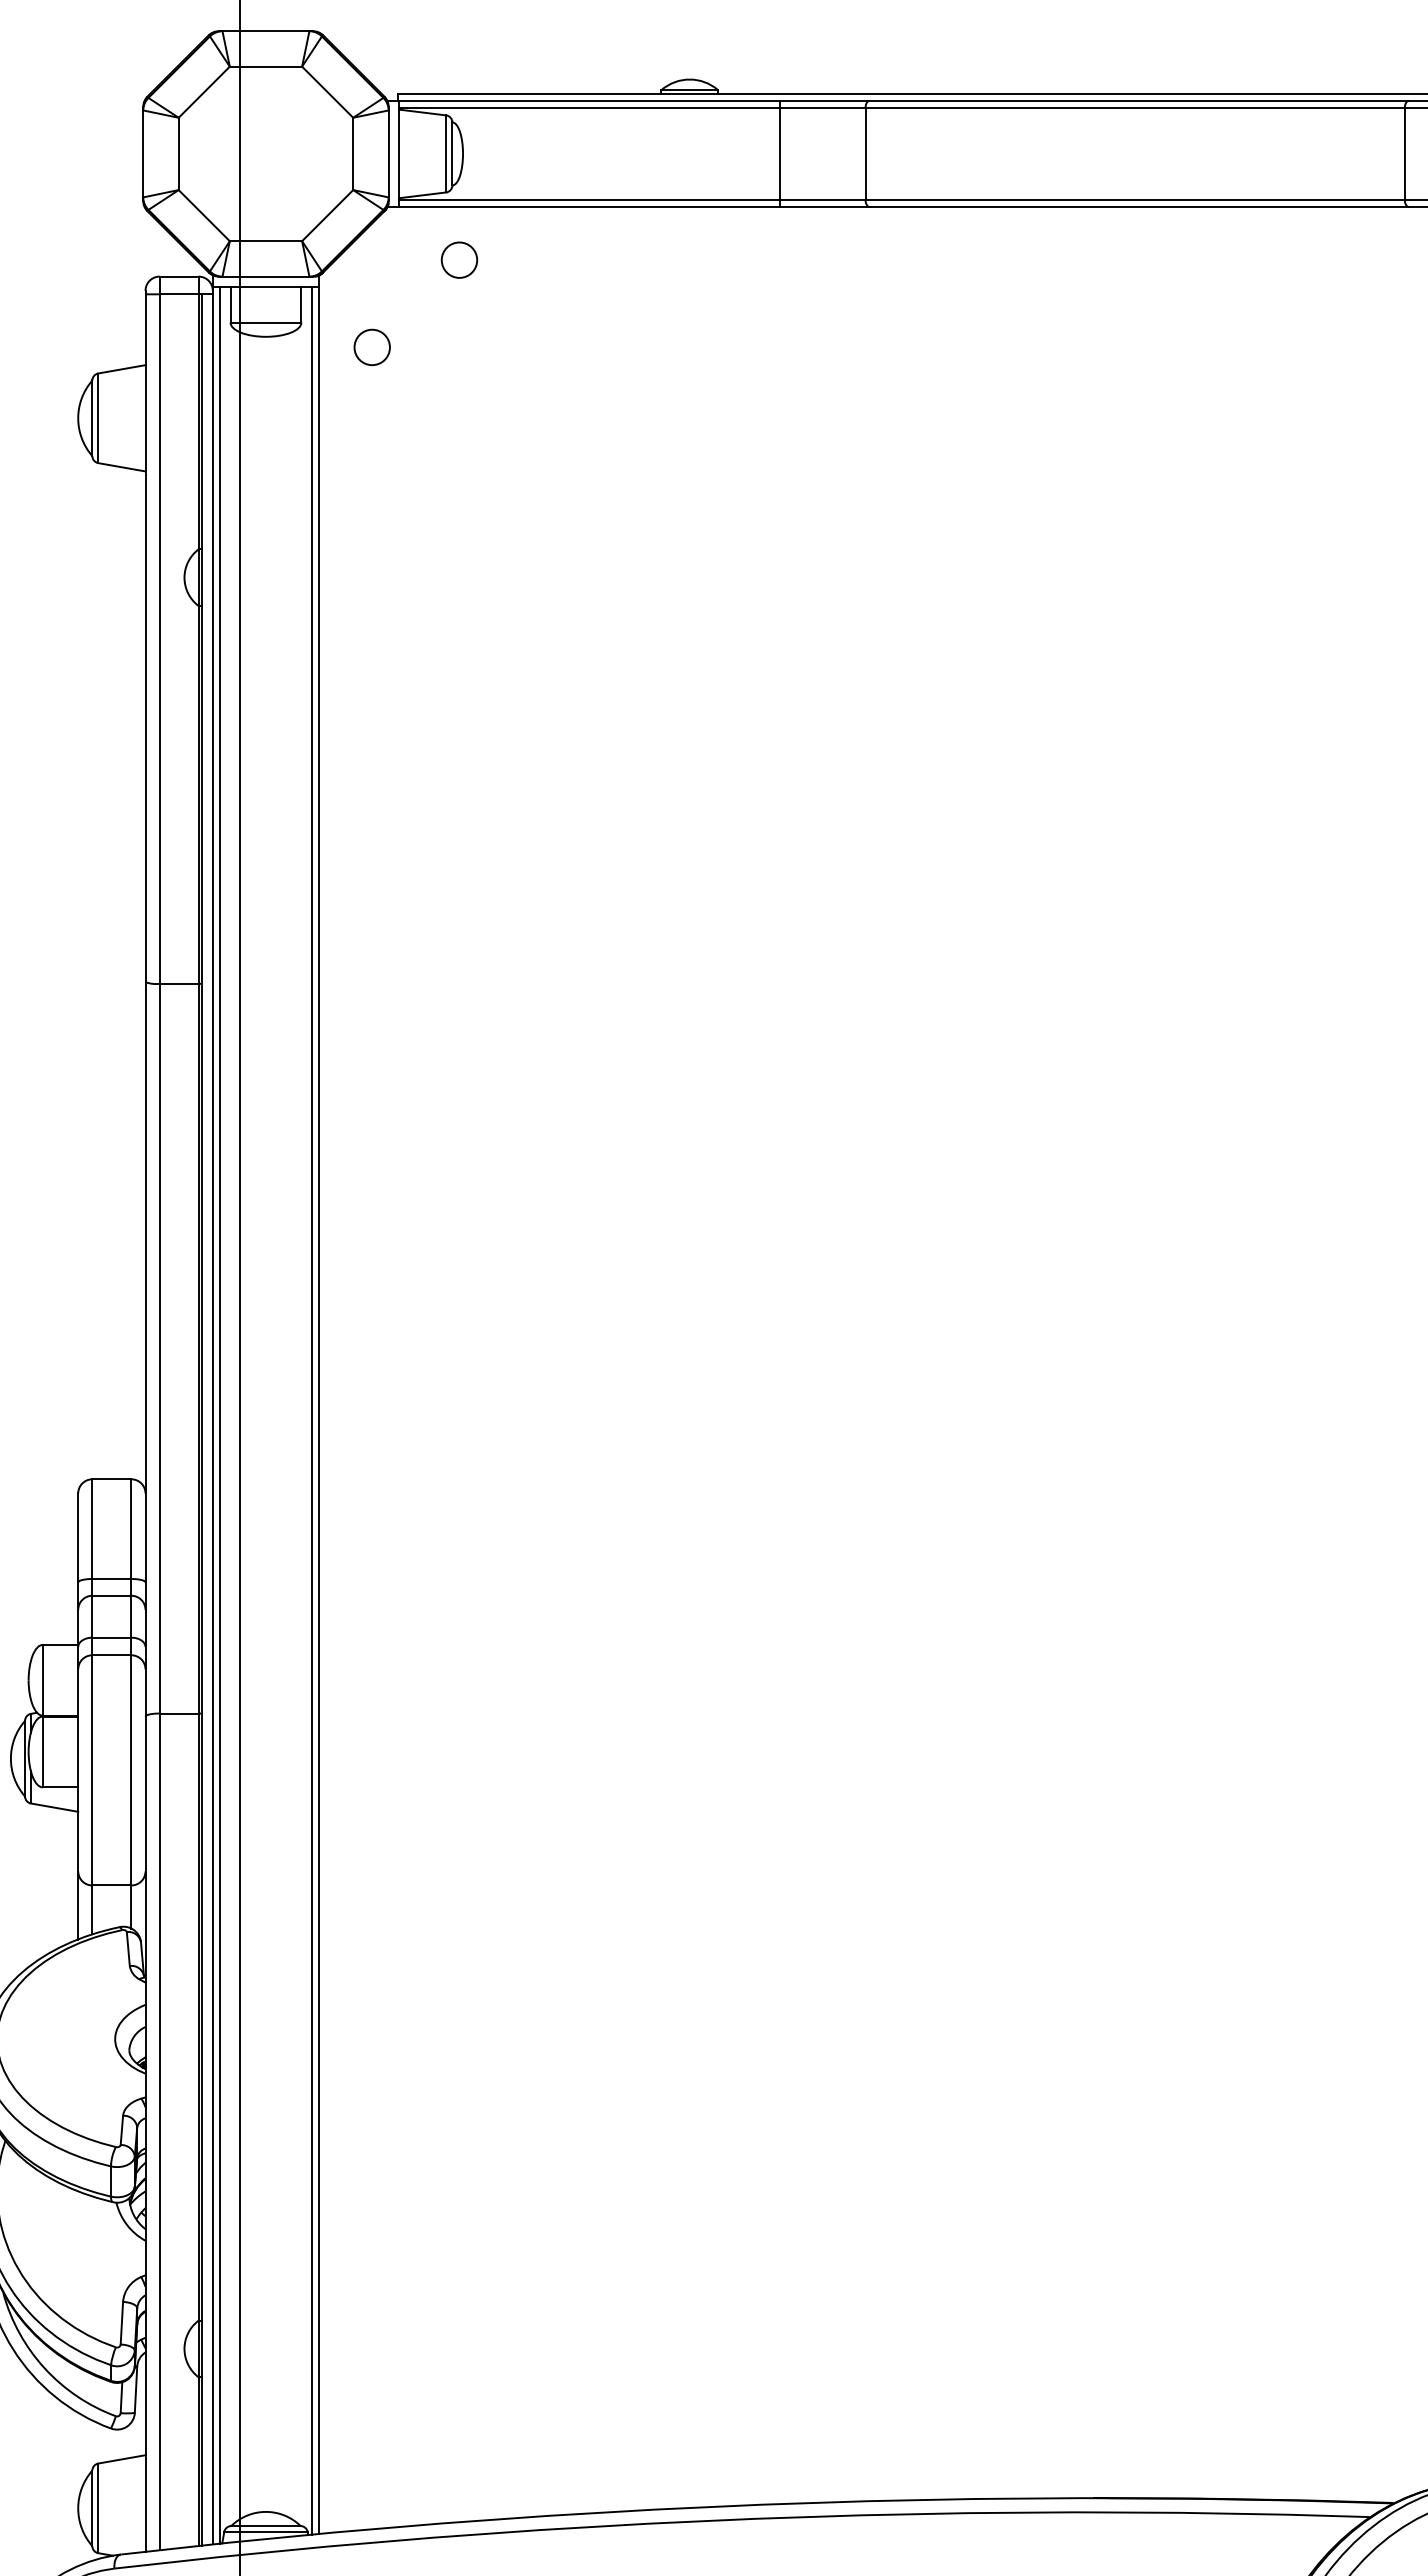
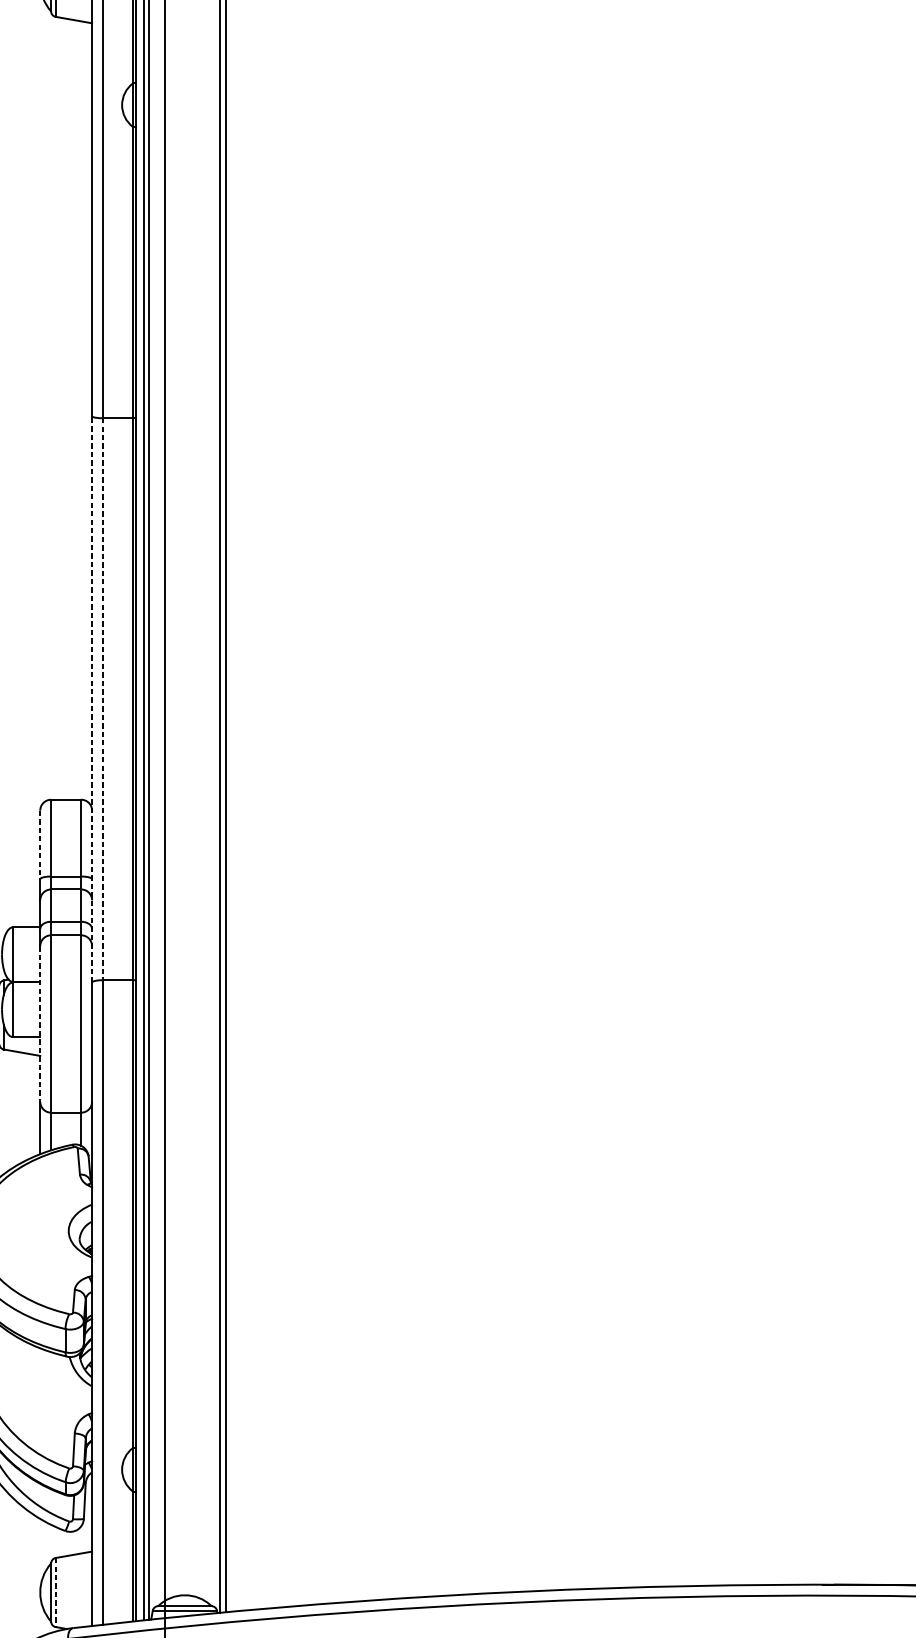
line: (145, 1348) -> (92, 698), solid -> dashed
line: (159, 1348) -> (102, 698), solid -> dashed
line: (78, 1538) -> (40, 845), solid -> dashed
line: (78, 1770) -> (40, 1024), solid -> dashed
line: (98, 2508) -> (55, 1592), solid -> dashed

